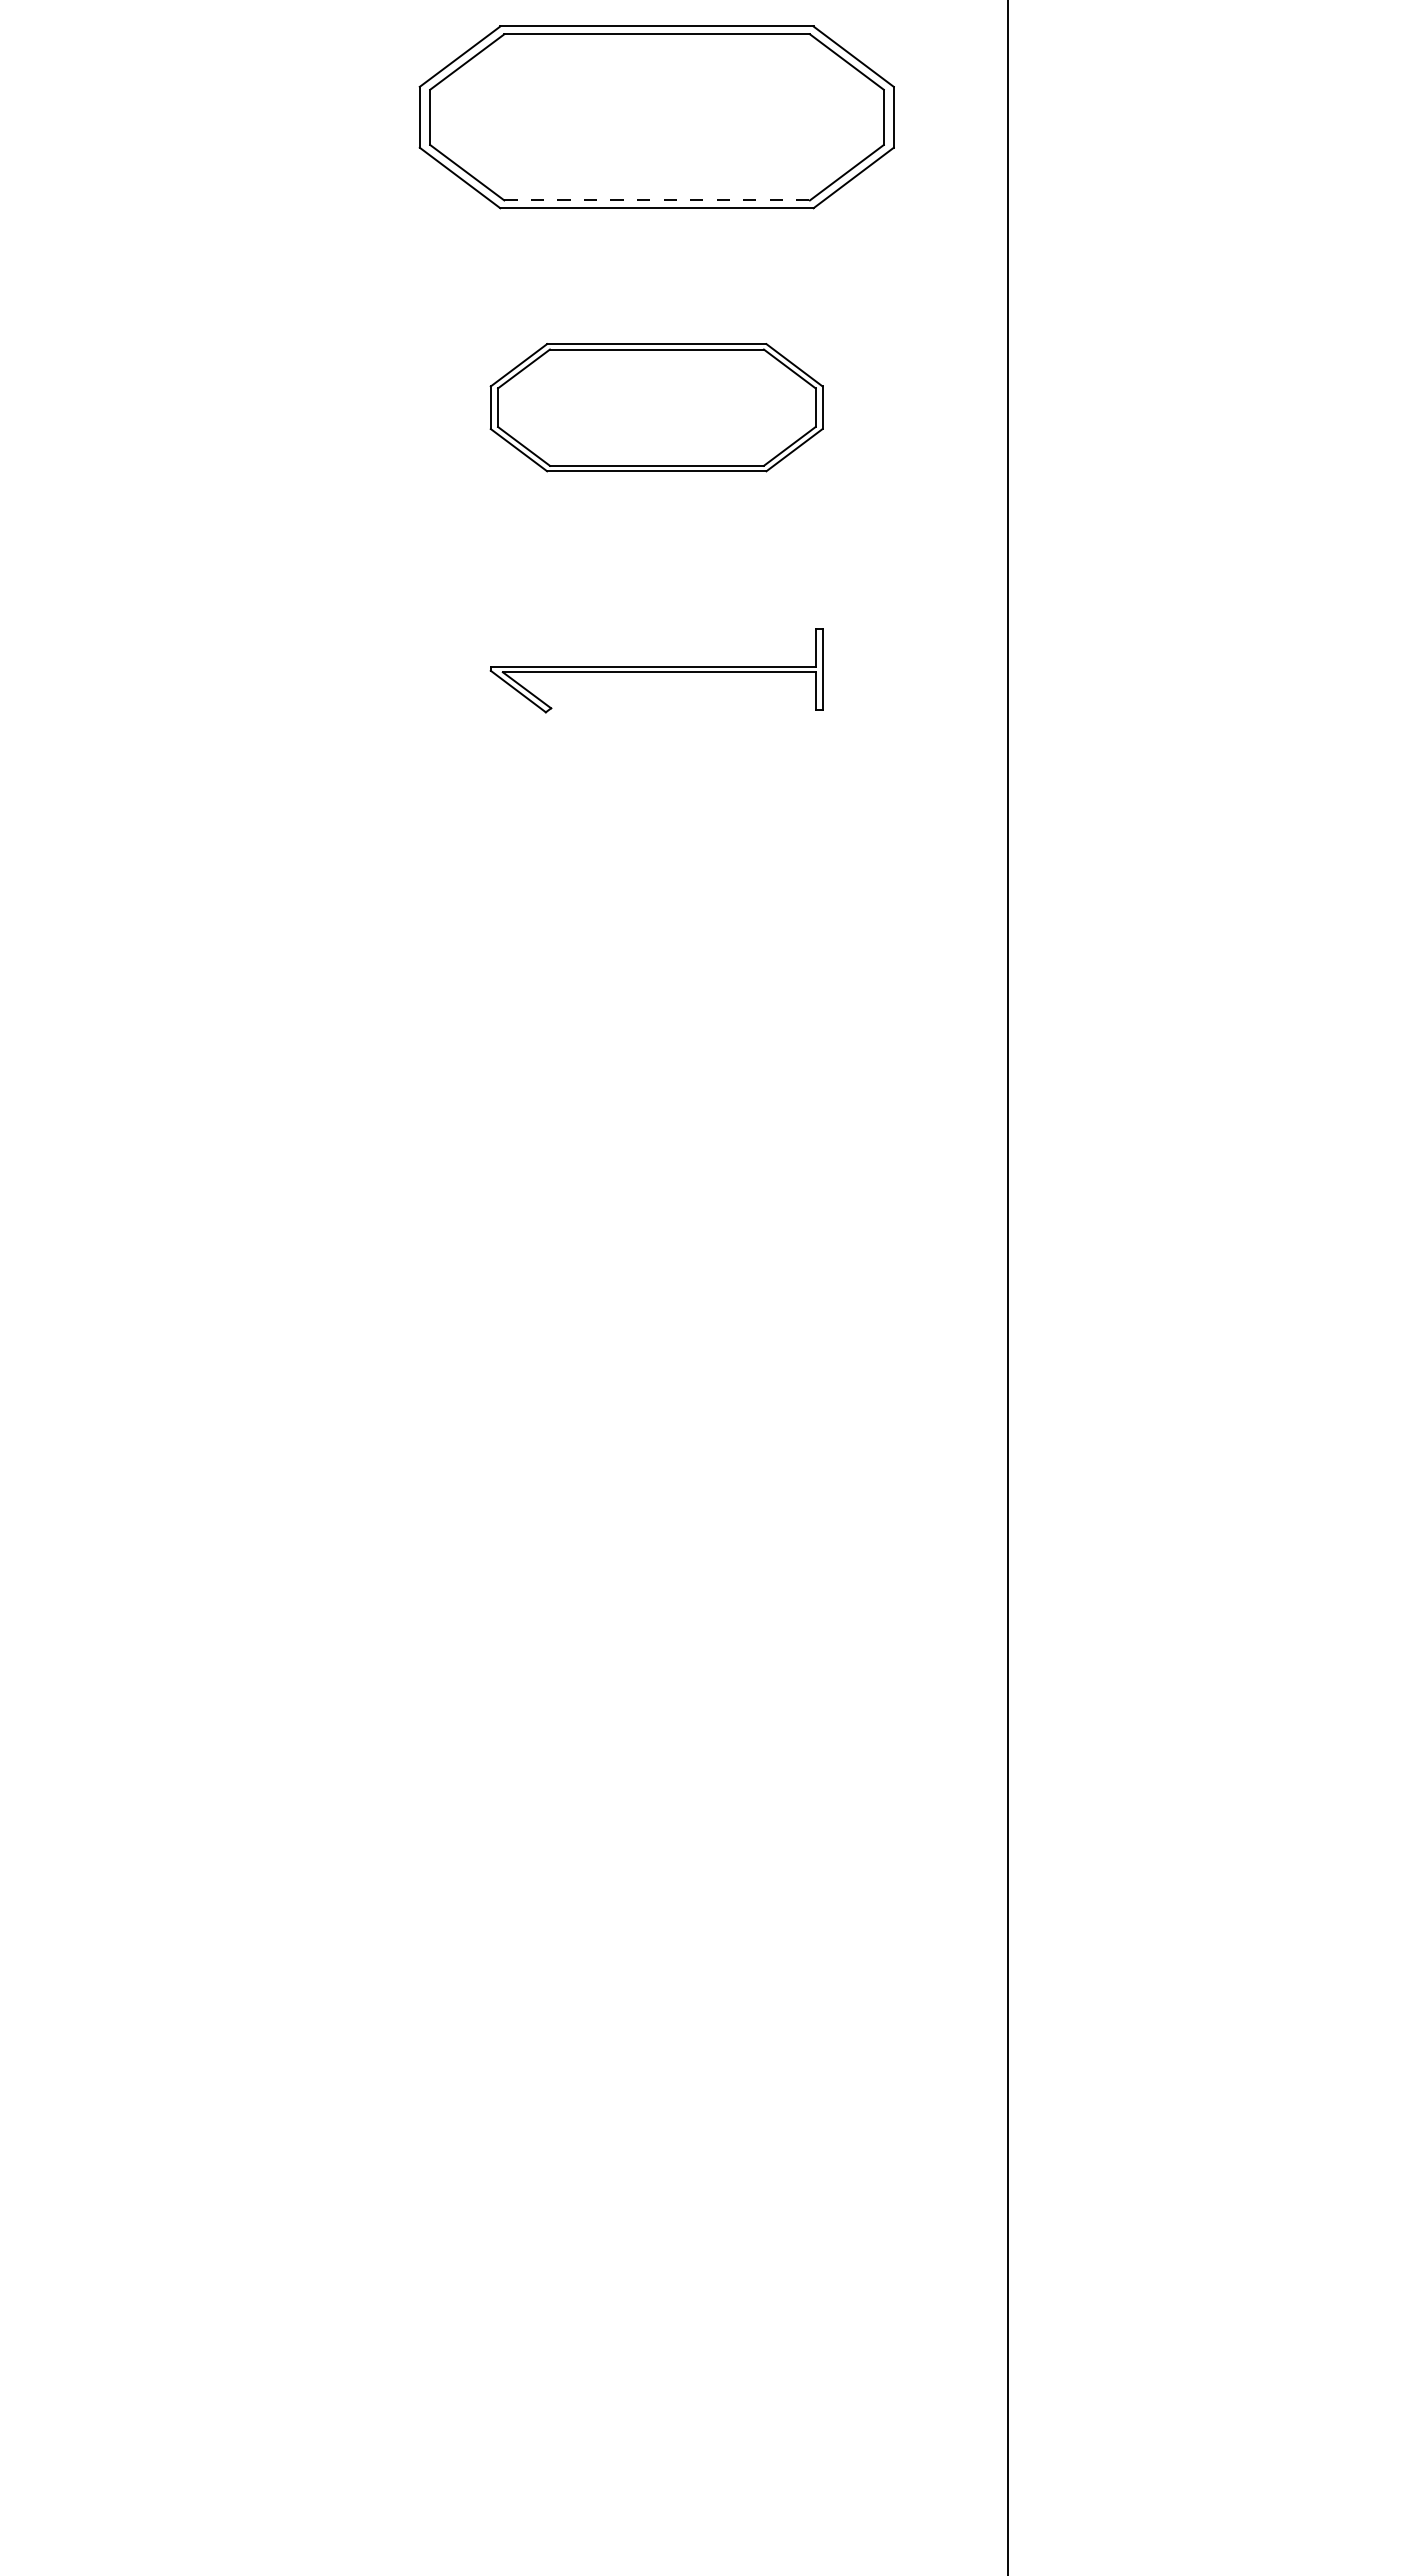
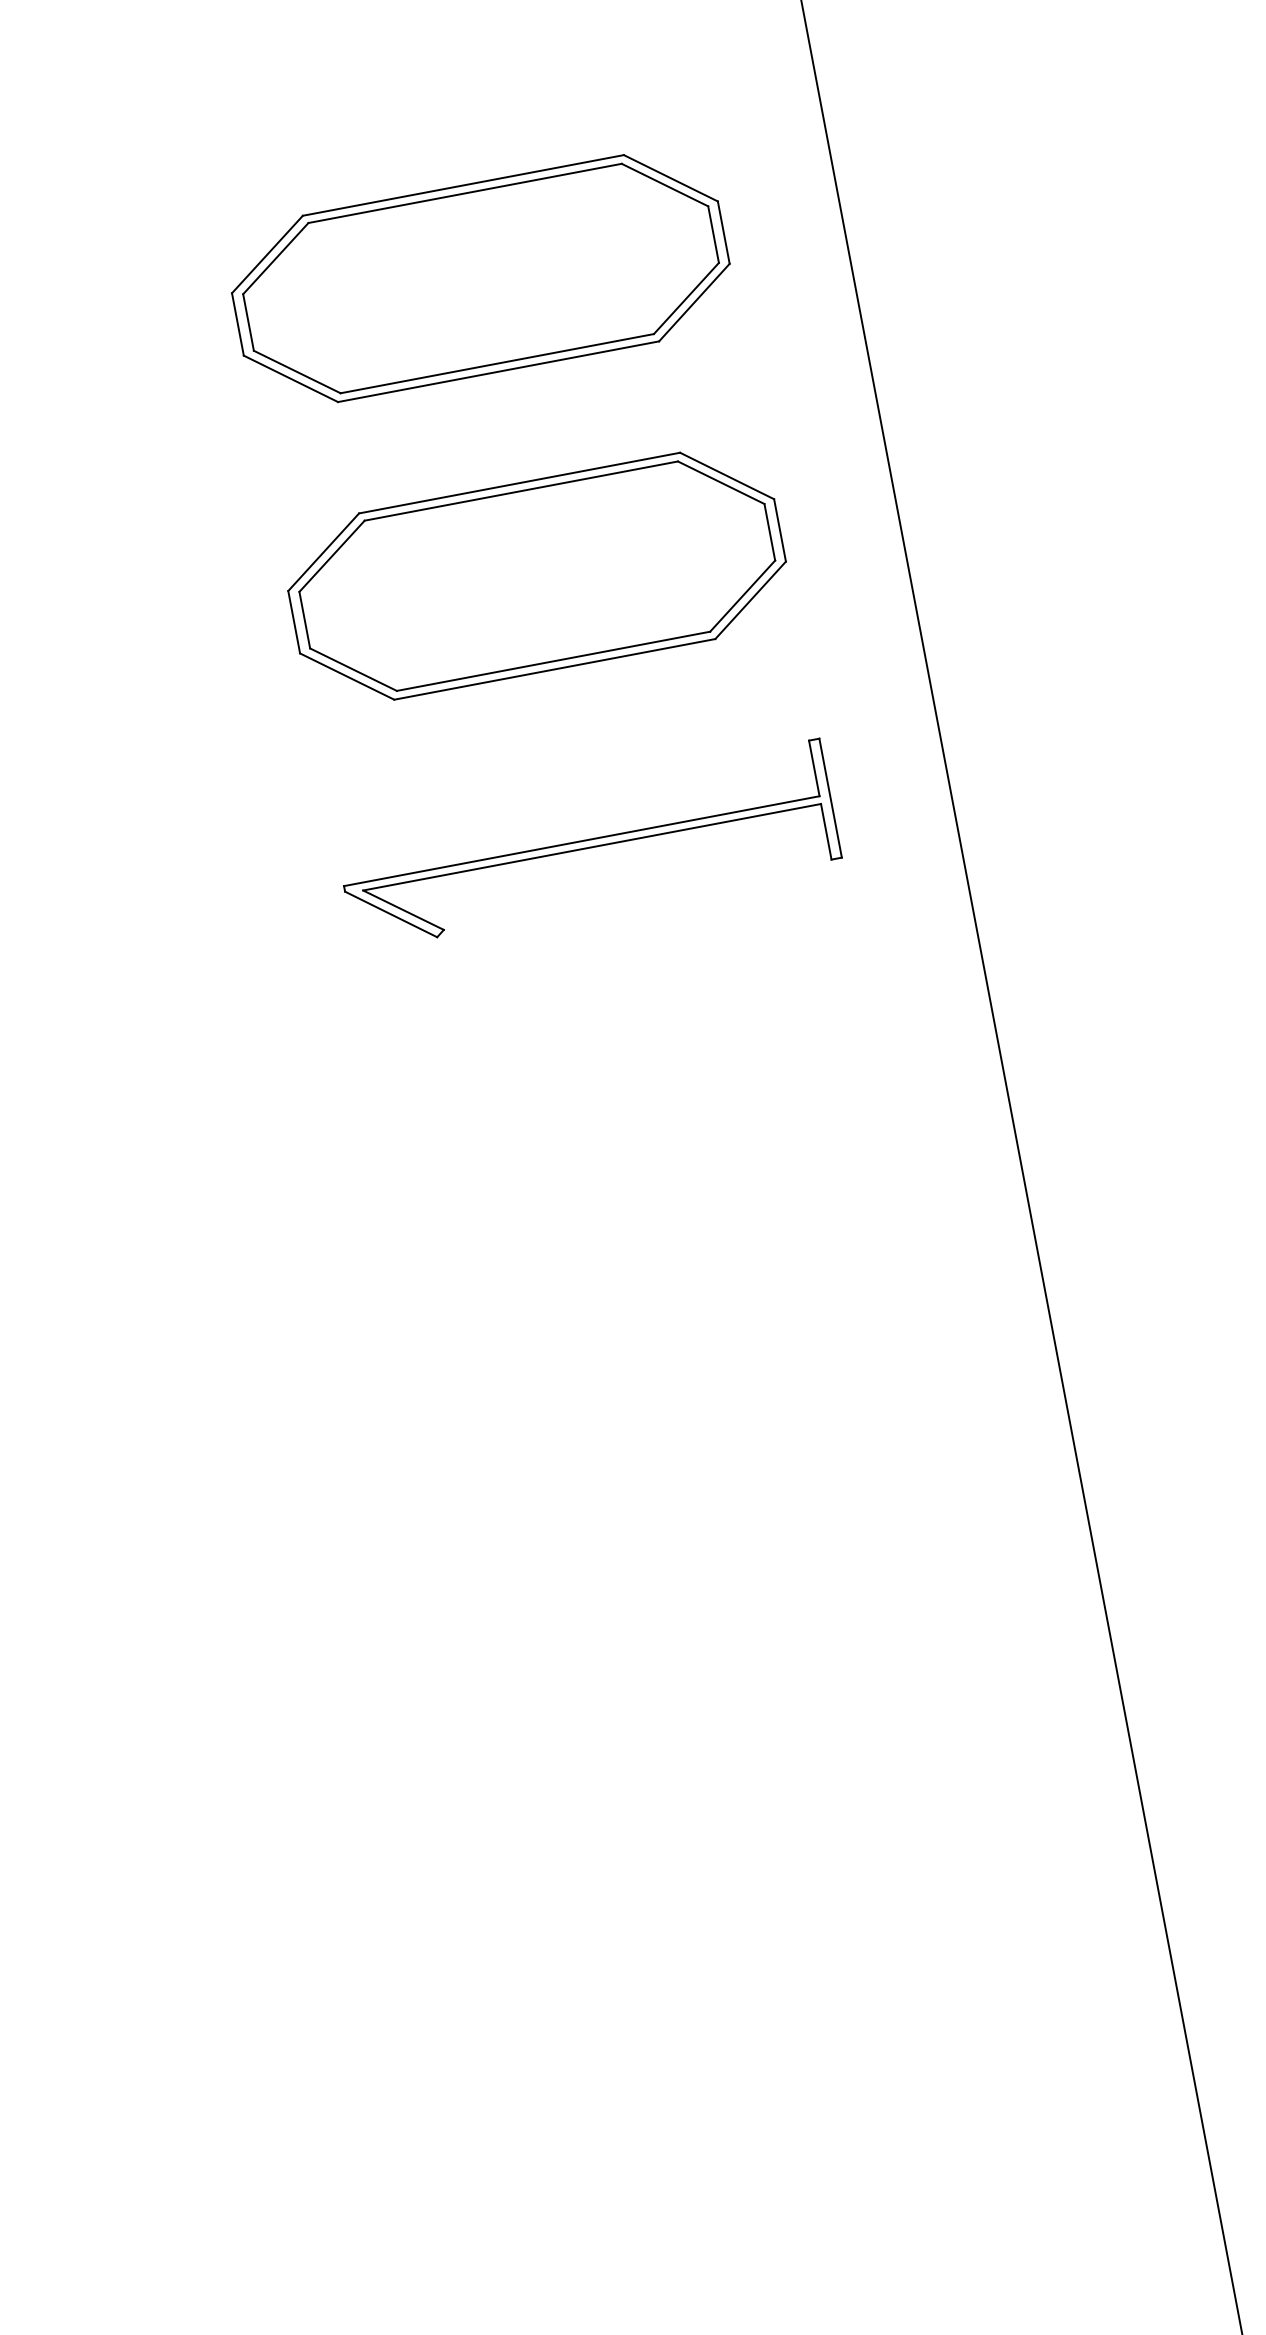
line: (657, 200) -> (497, 363), dashed -> solid
part: (656, 407) -> (536, 576), size x1.43
part: (656, 670) -> (587, 845), size x1.43

